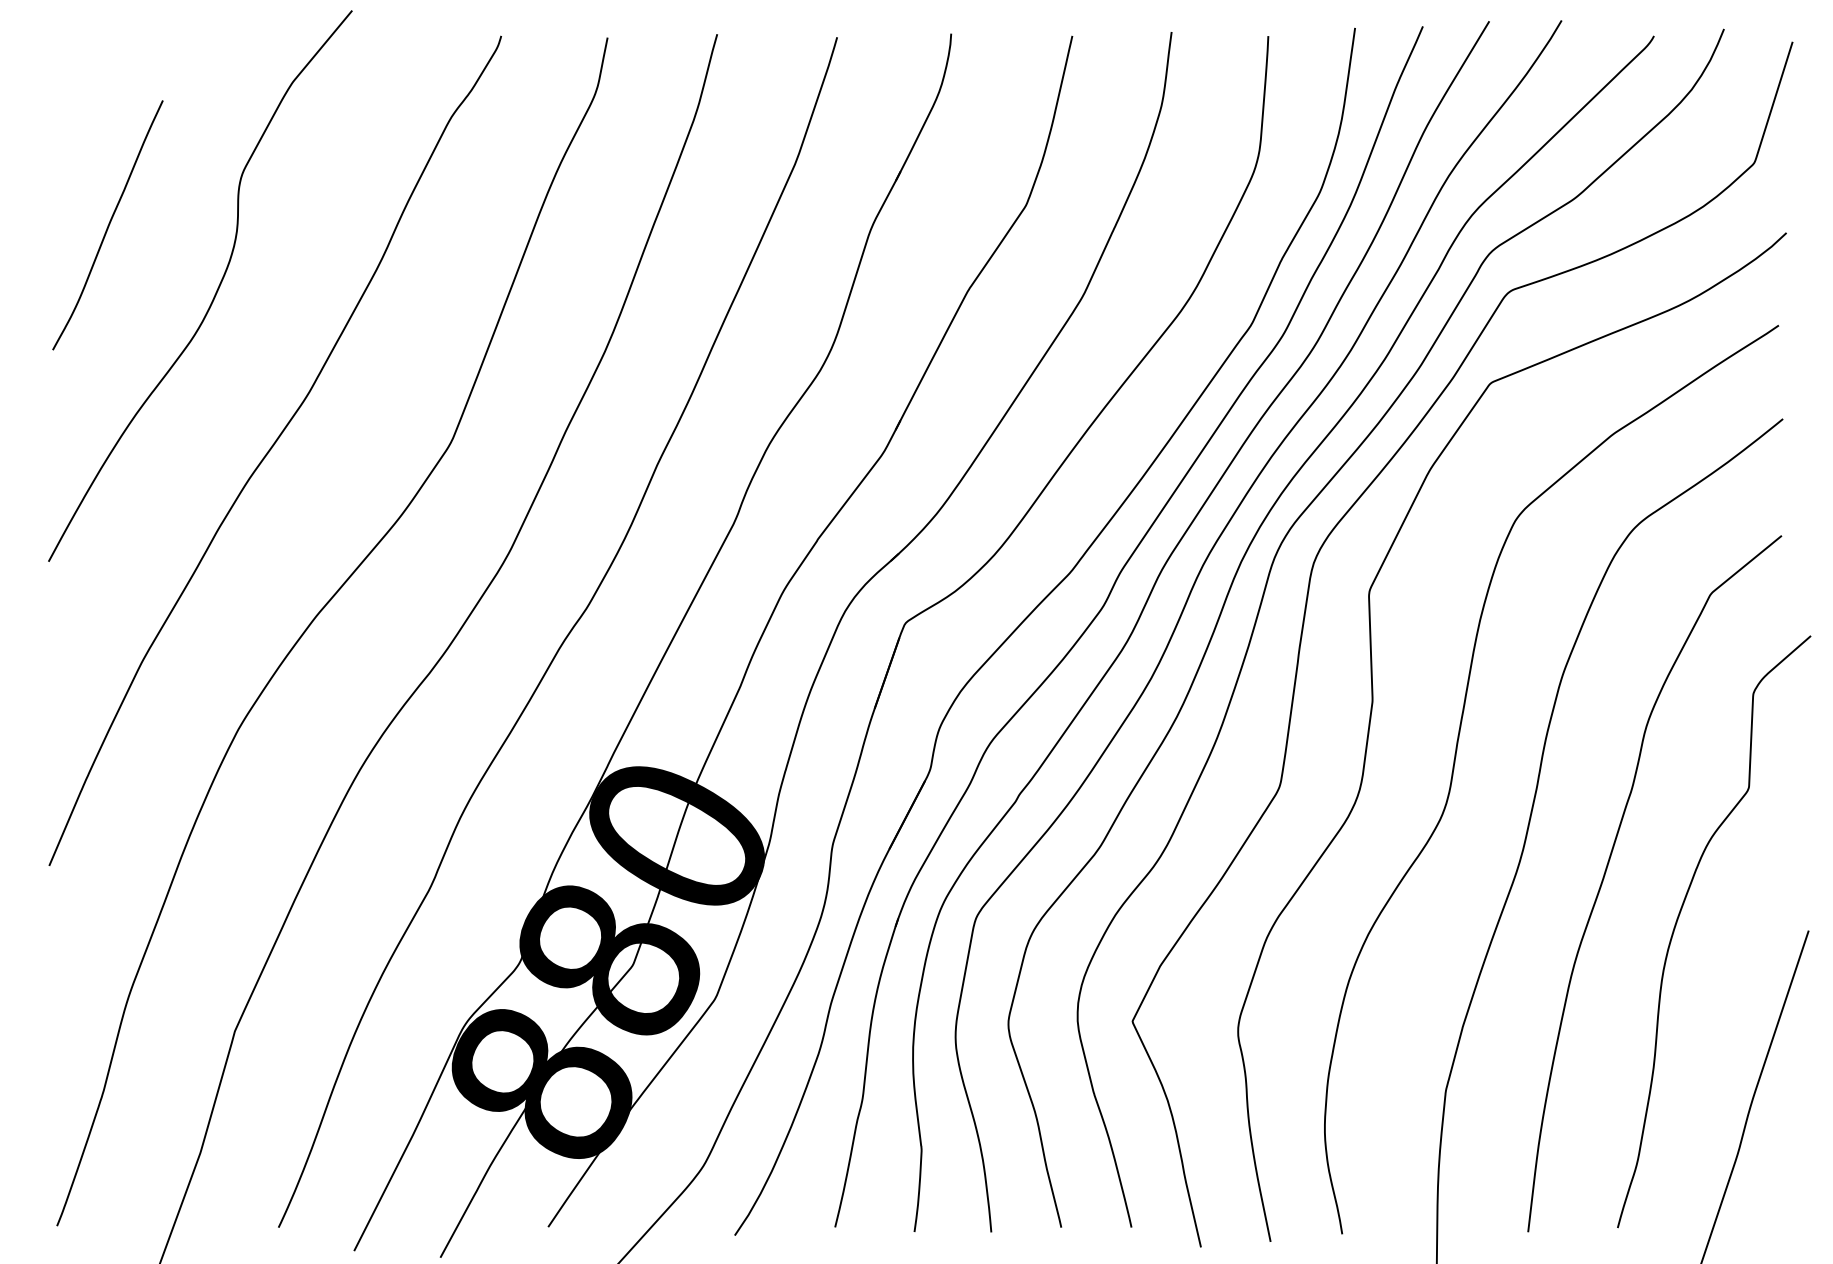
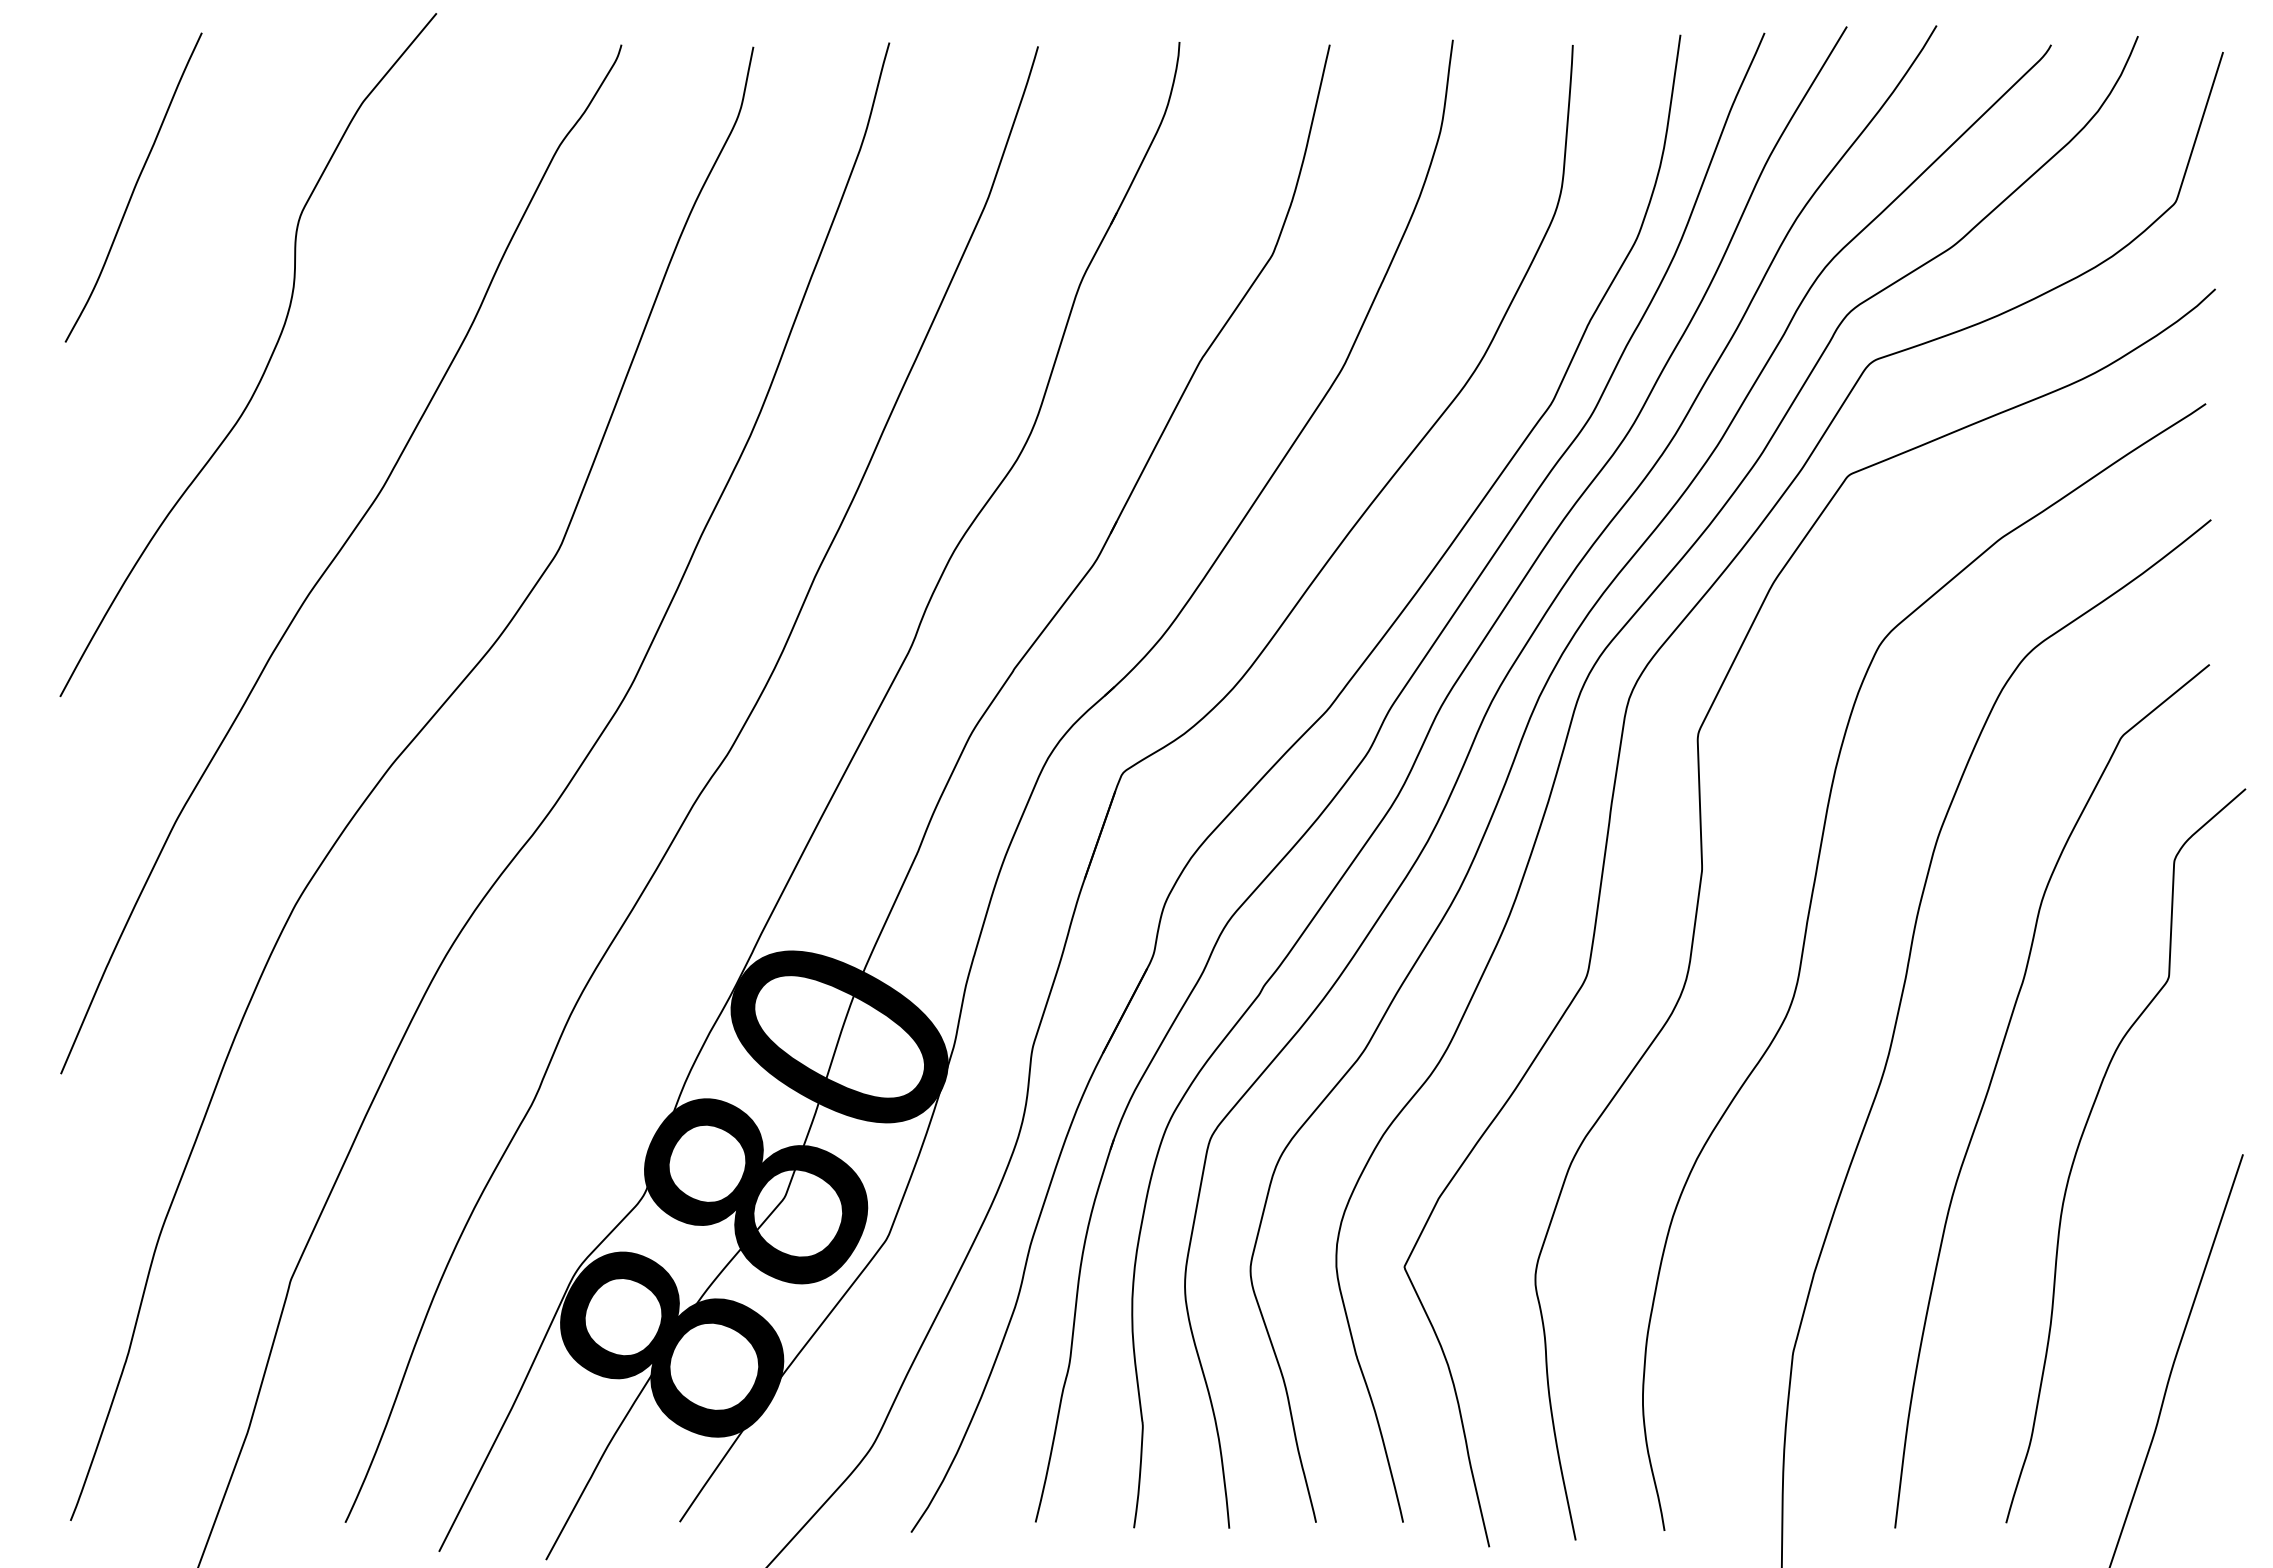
curve: (107, 225) -> (133, 187), moved

